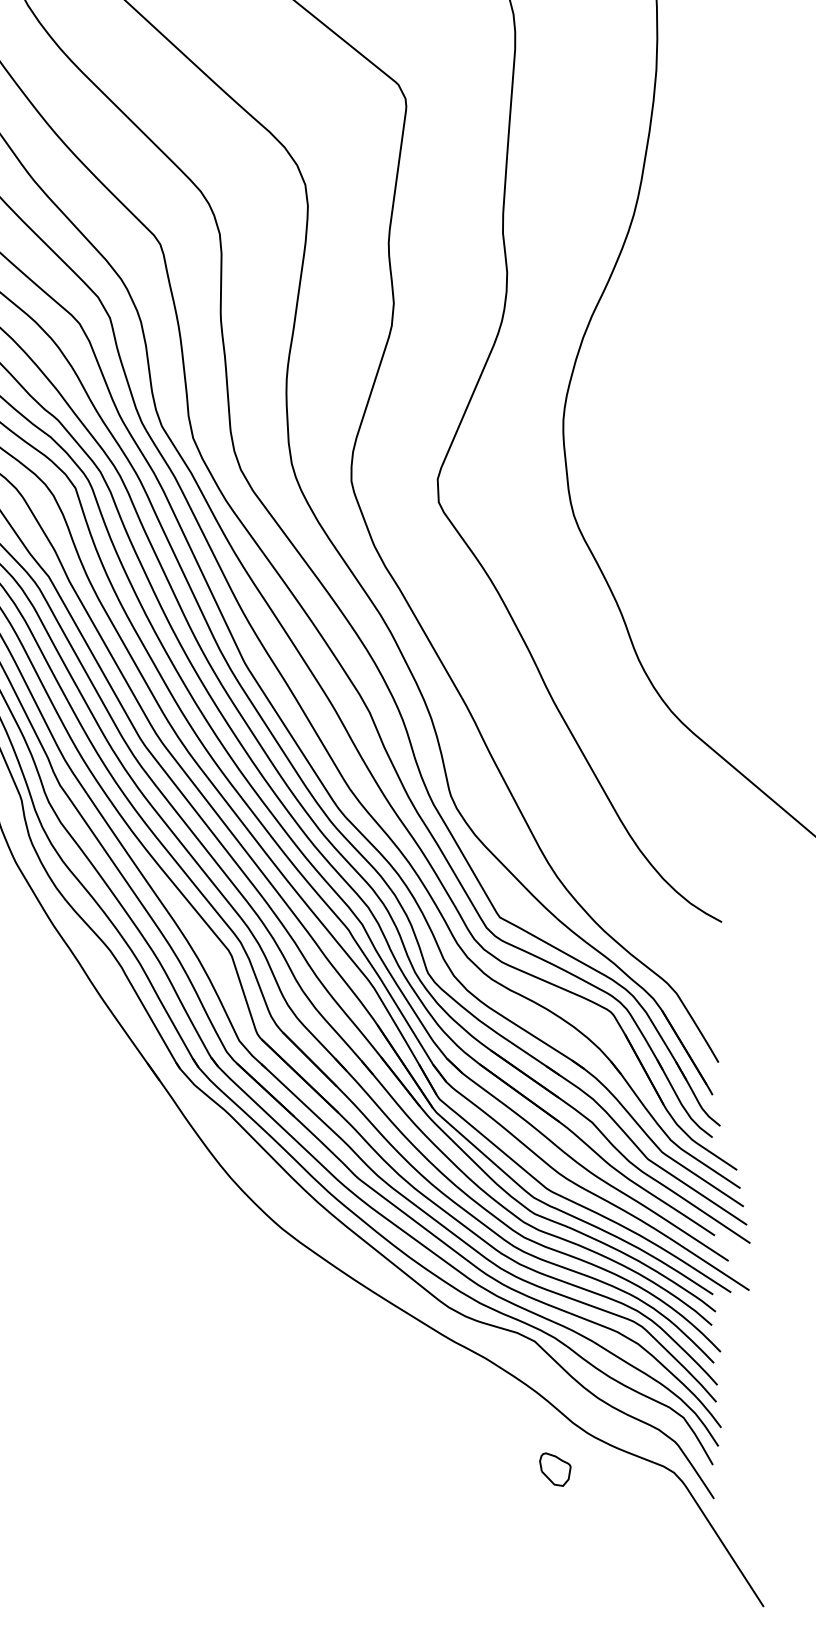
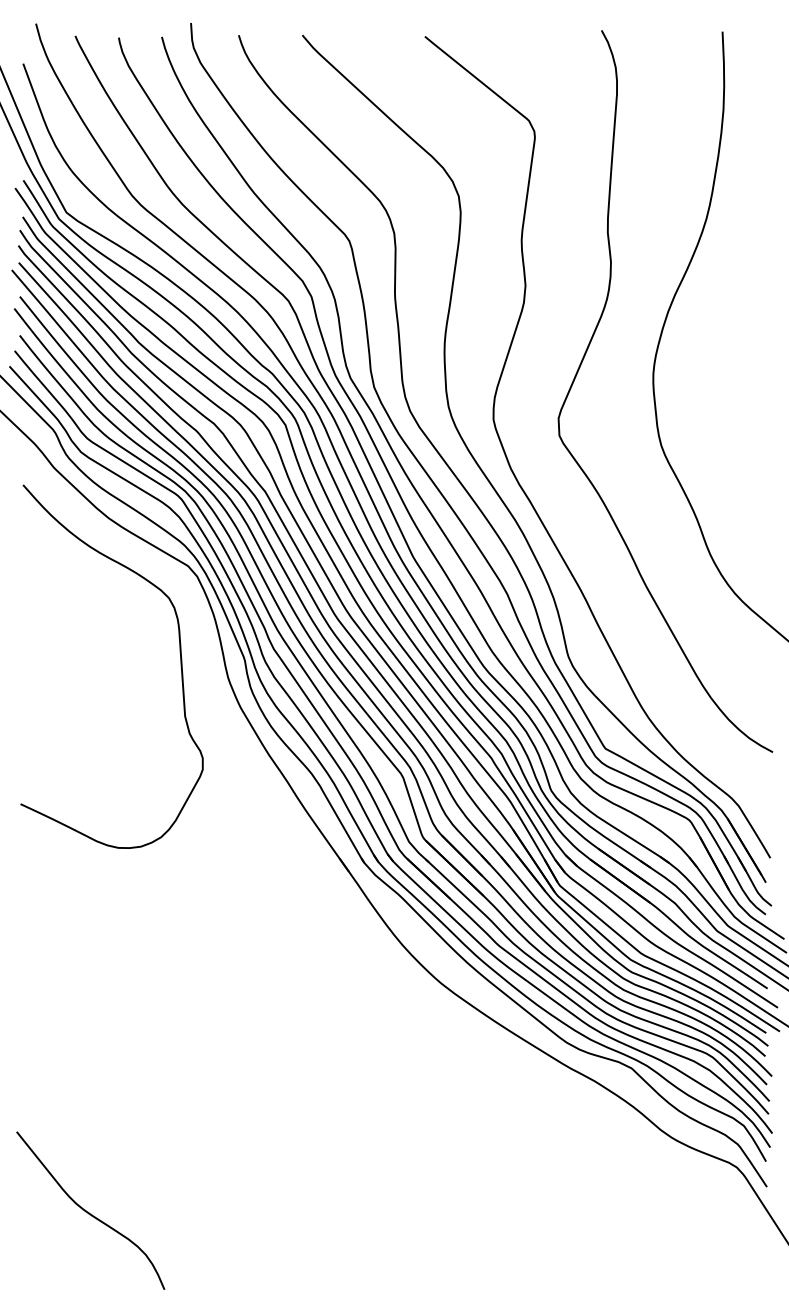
part: (554, 1470) -> (646, 1165), removed

